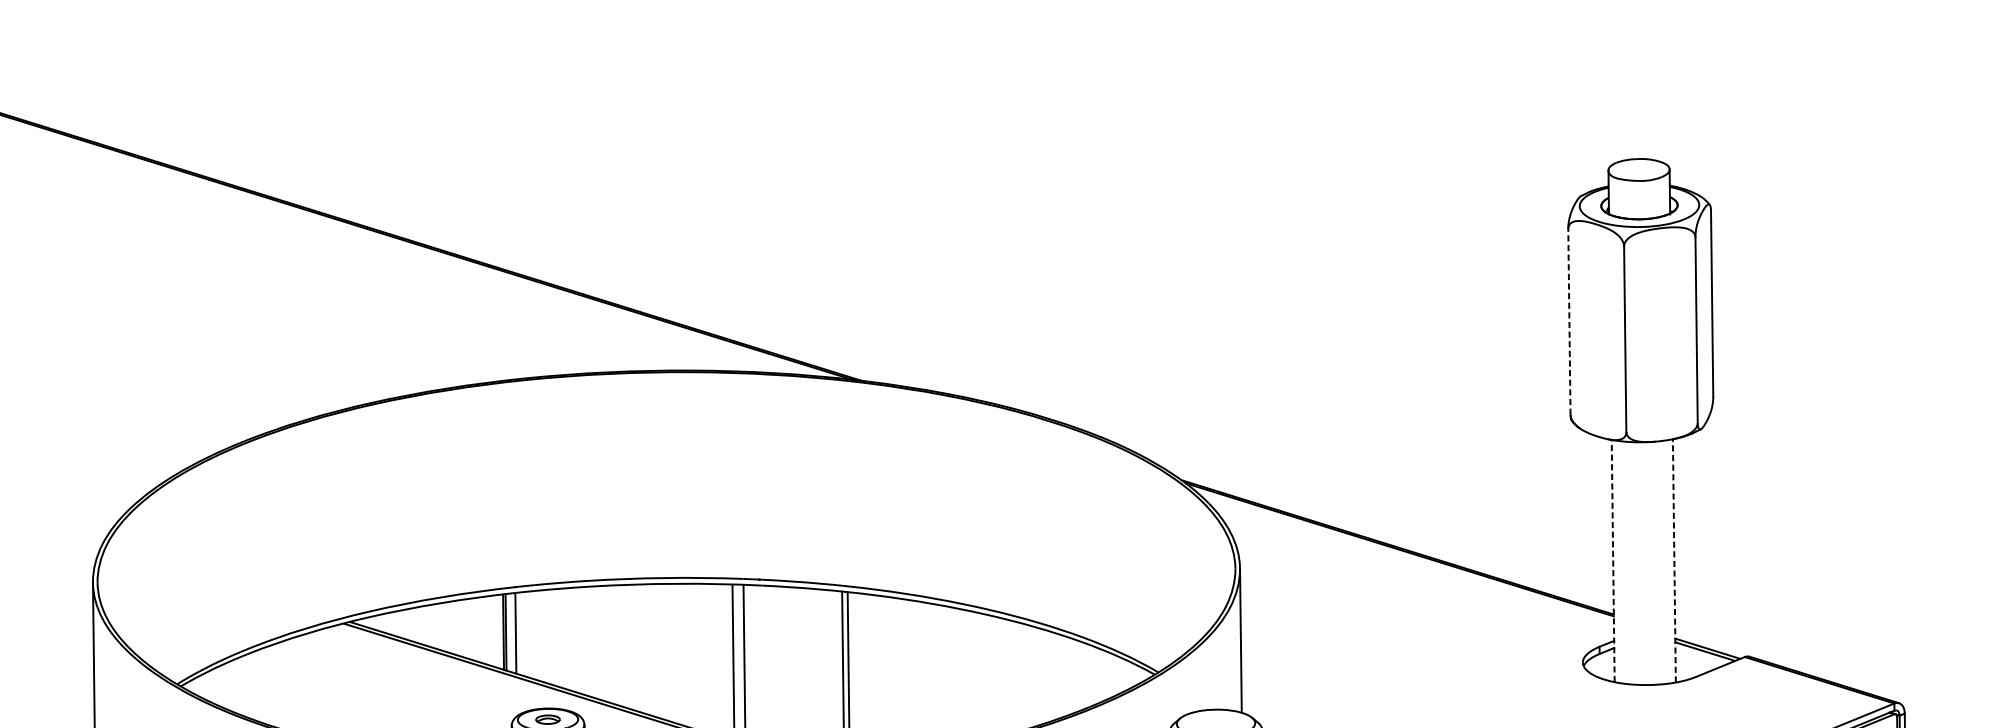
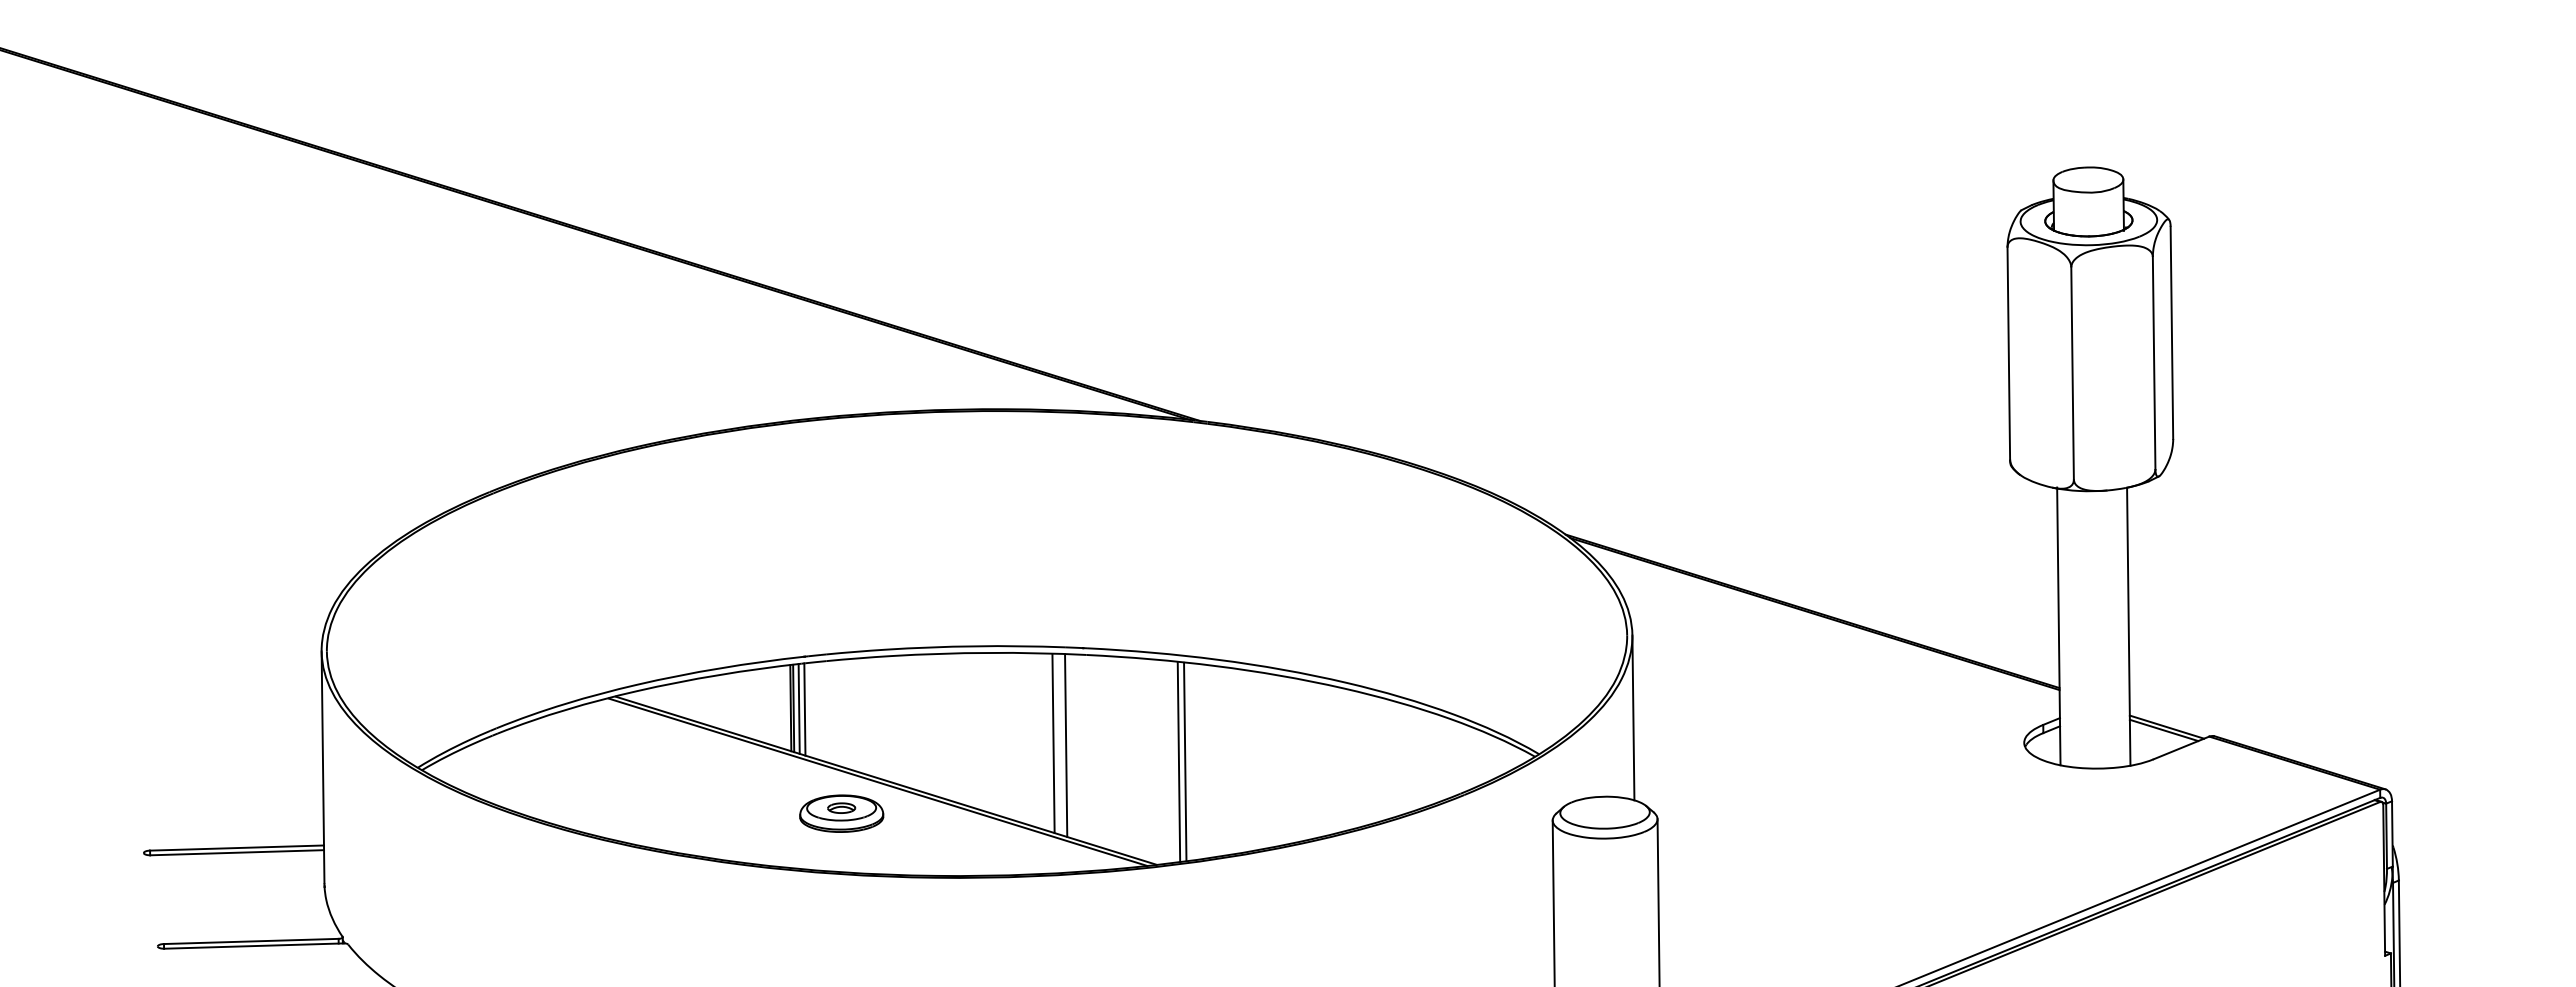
line: (1569, 321) -> (2008, 353), dashed -> solid
line: (1612, 560) -> (2058, 626), dashed -> solid
line: (1674, 560) -> (2128, 626), dashed -> solid
line: (510, 632) -> (798, 708), added

